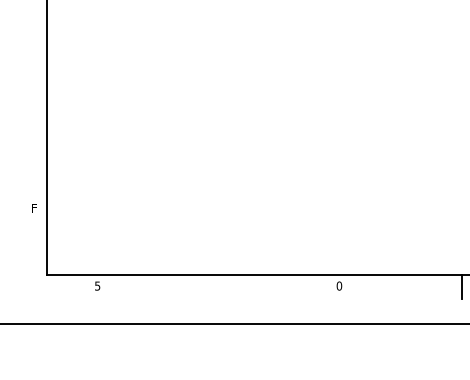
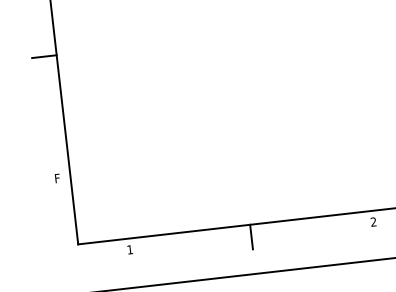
line: (35, 87) -> (44, 56), added
text: (97, 285) -> (129, 249), 5 -> 1
text: (339, 285) -> (373, 221), 0 -> 2
line: (218, 286) -> (251, 236), added

